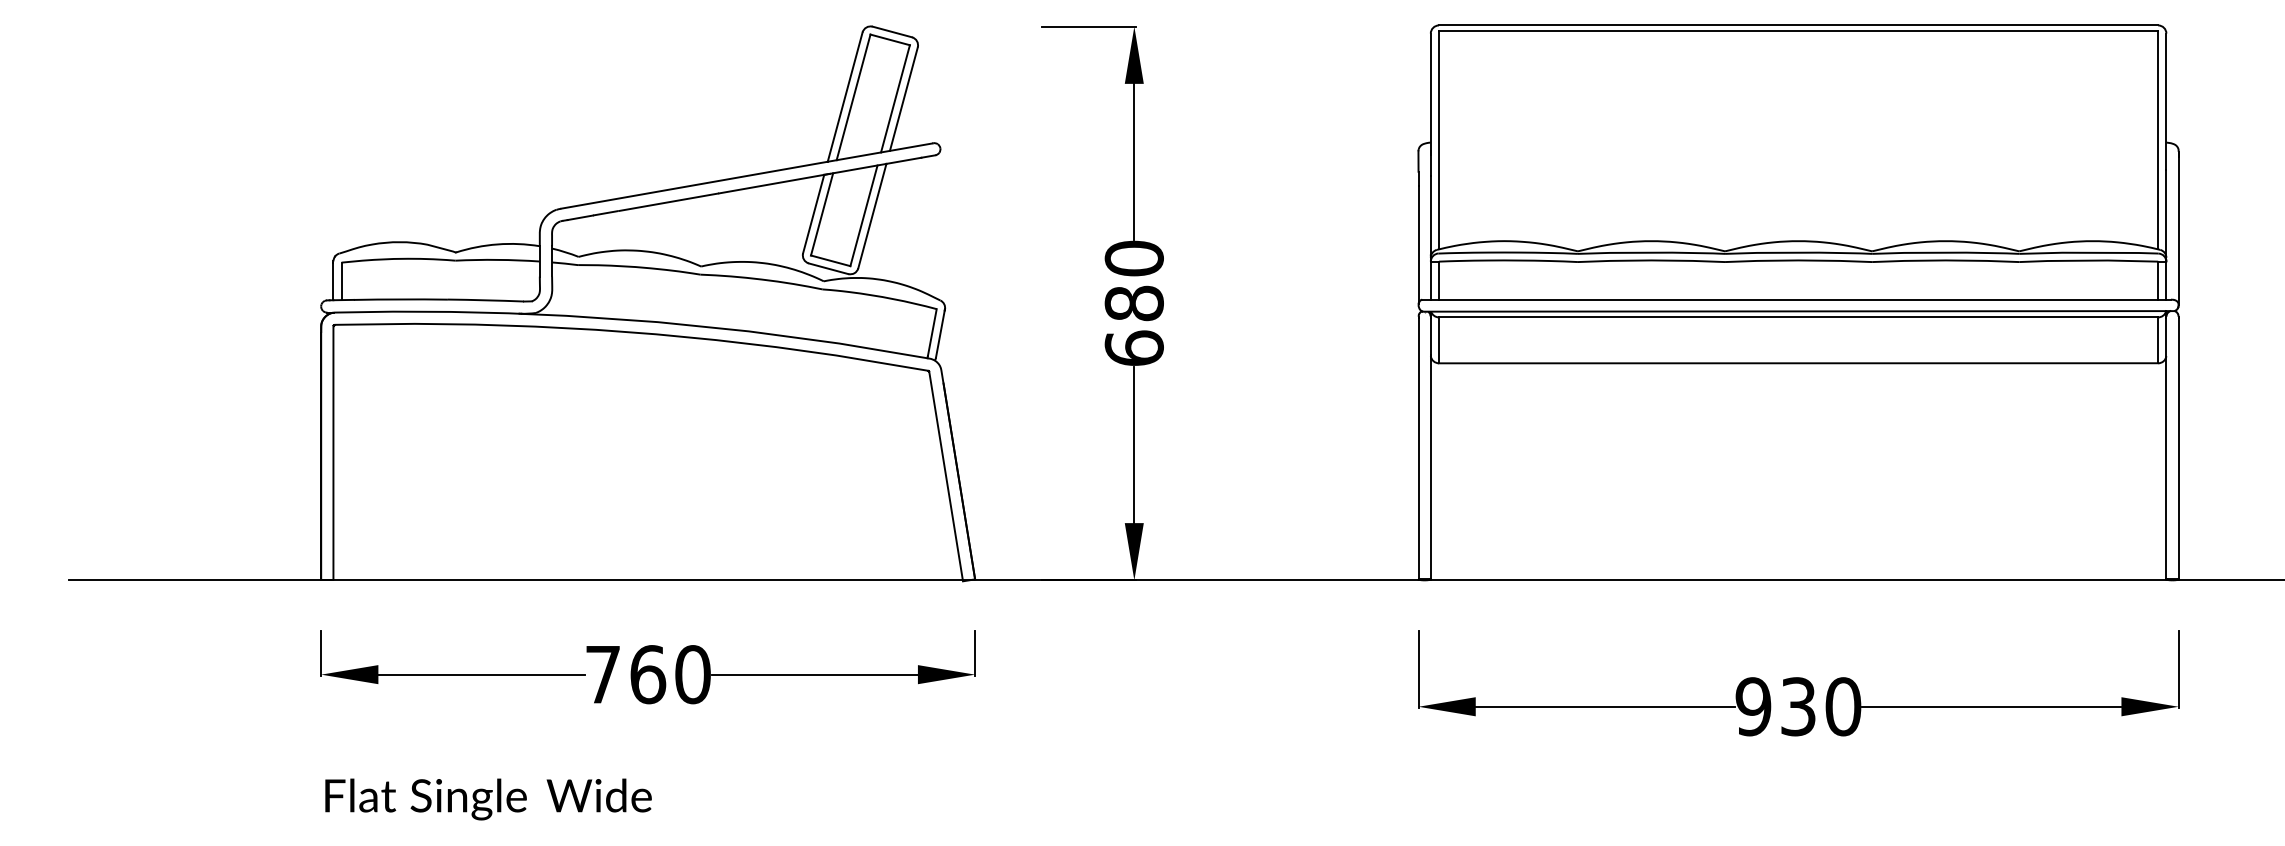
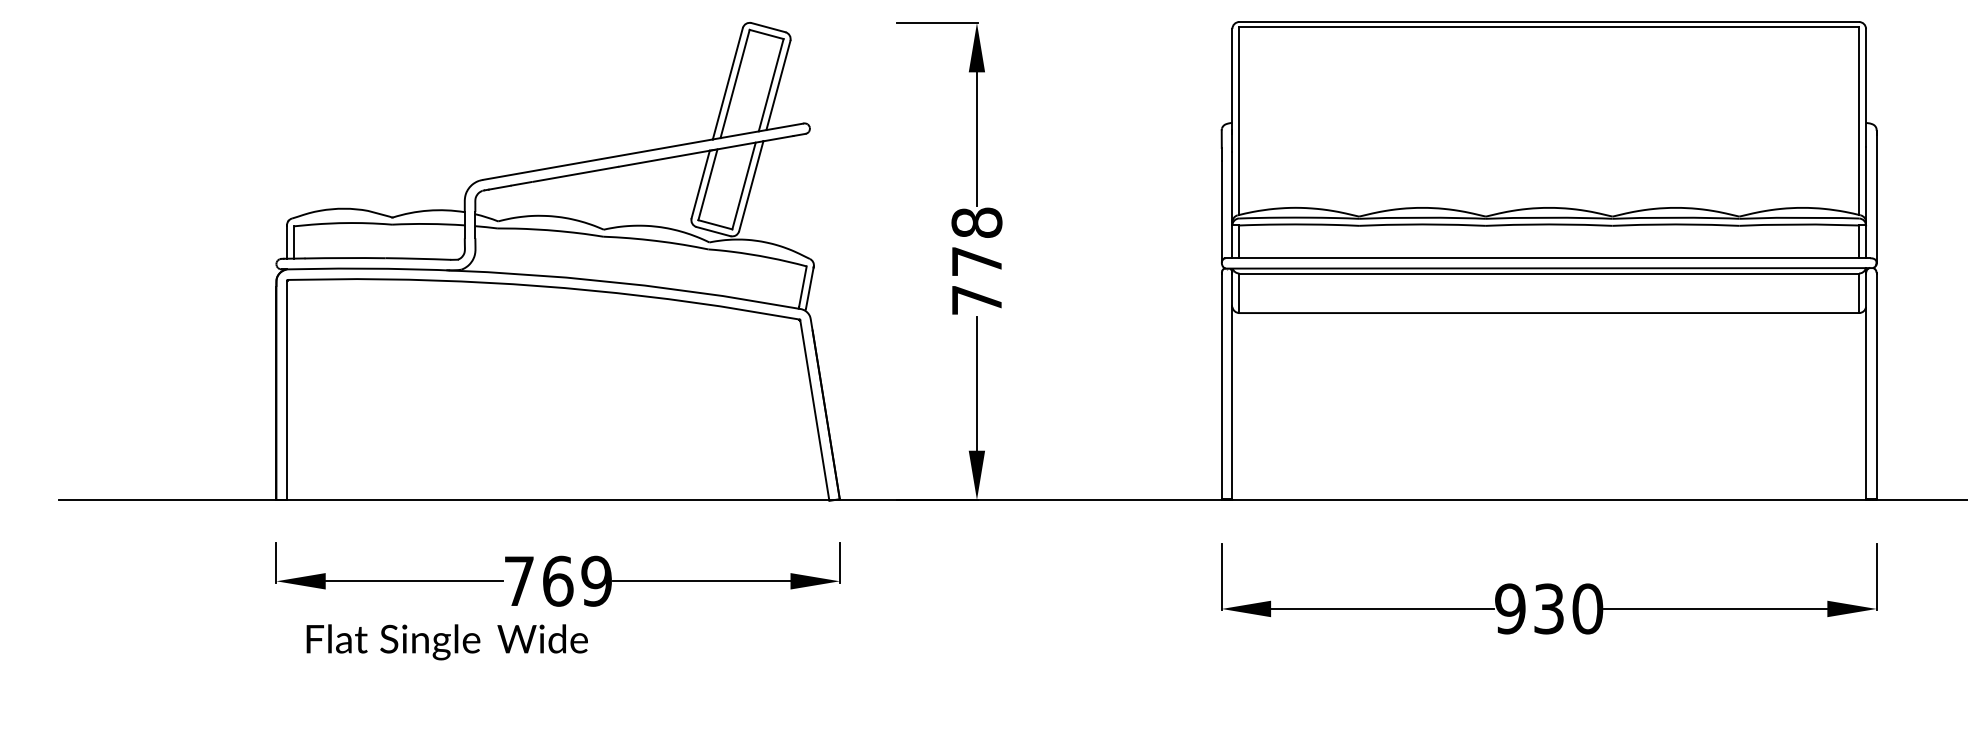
text: (1133, 302) -> (976, 260), 680 -> 778
text: (692, 674) -> (596, 581), 760 -> 769
text: (488, 799) -> (447, 642), moved

